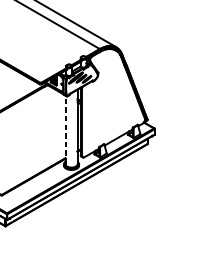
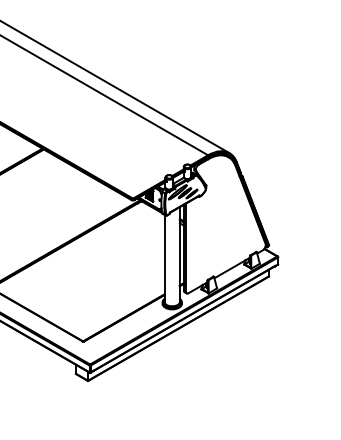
line: (65, 130) -> (164, 258), dashed -> solid

